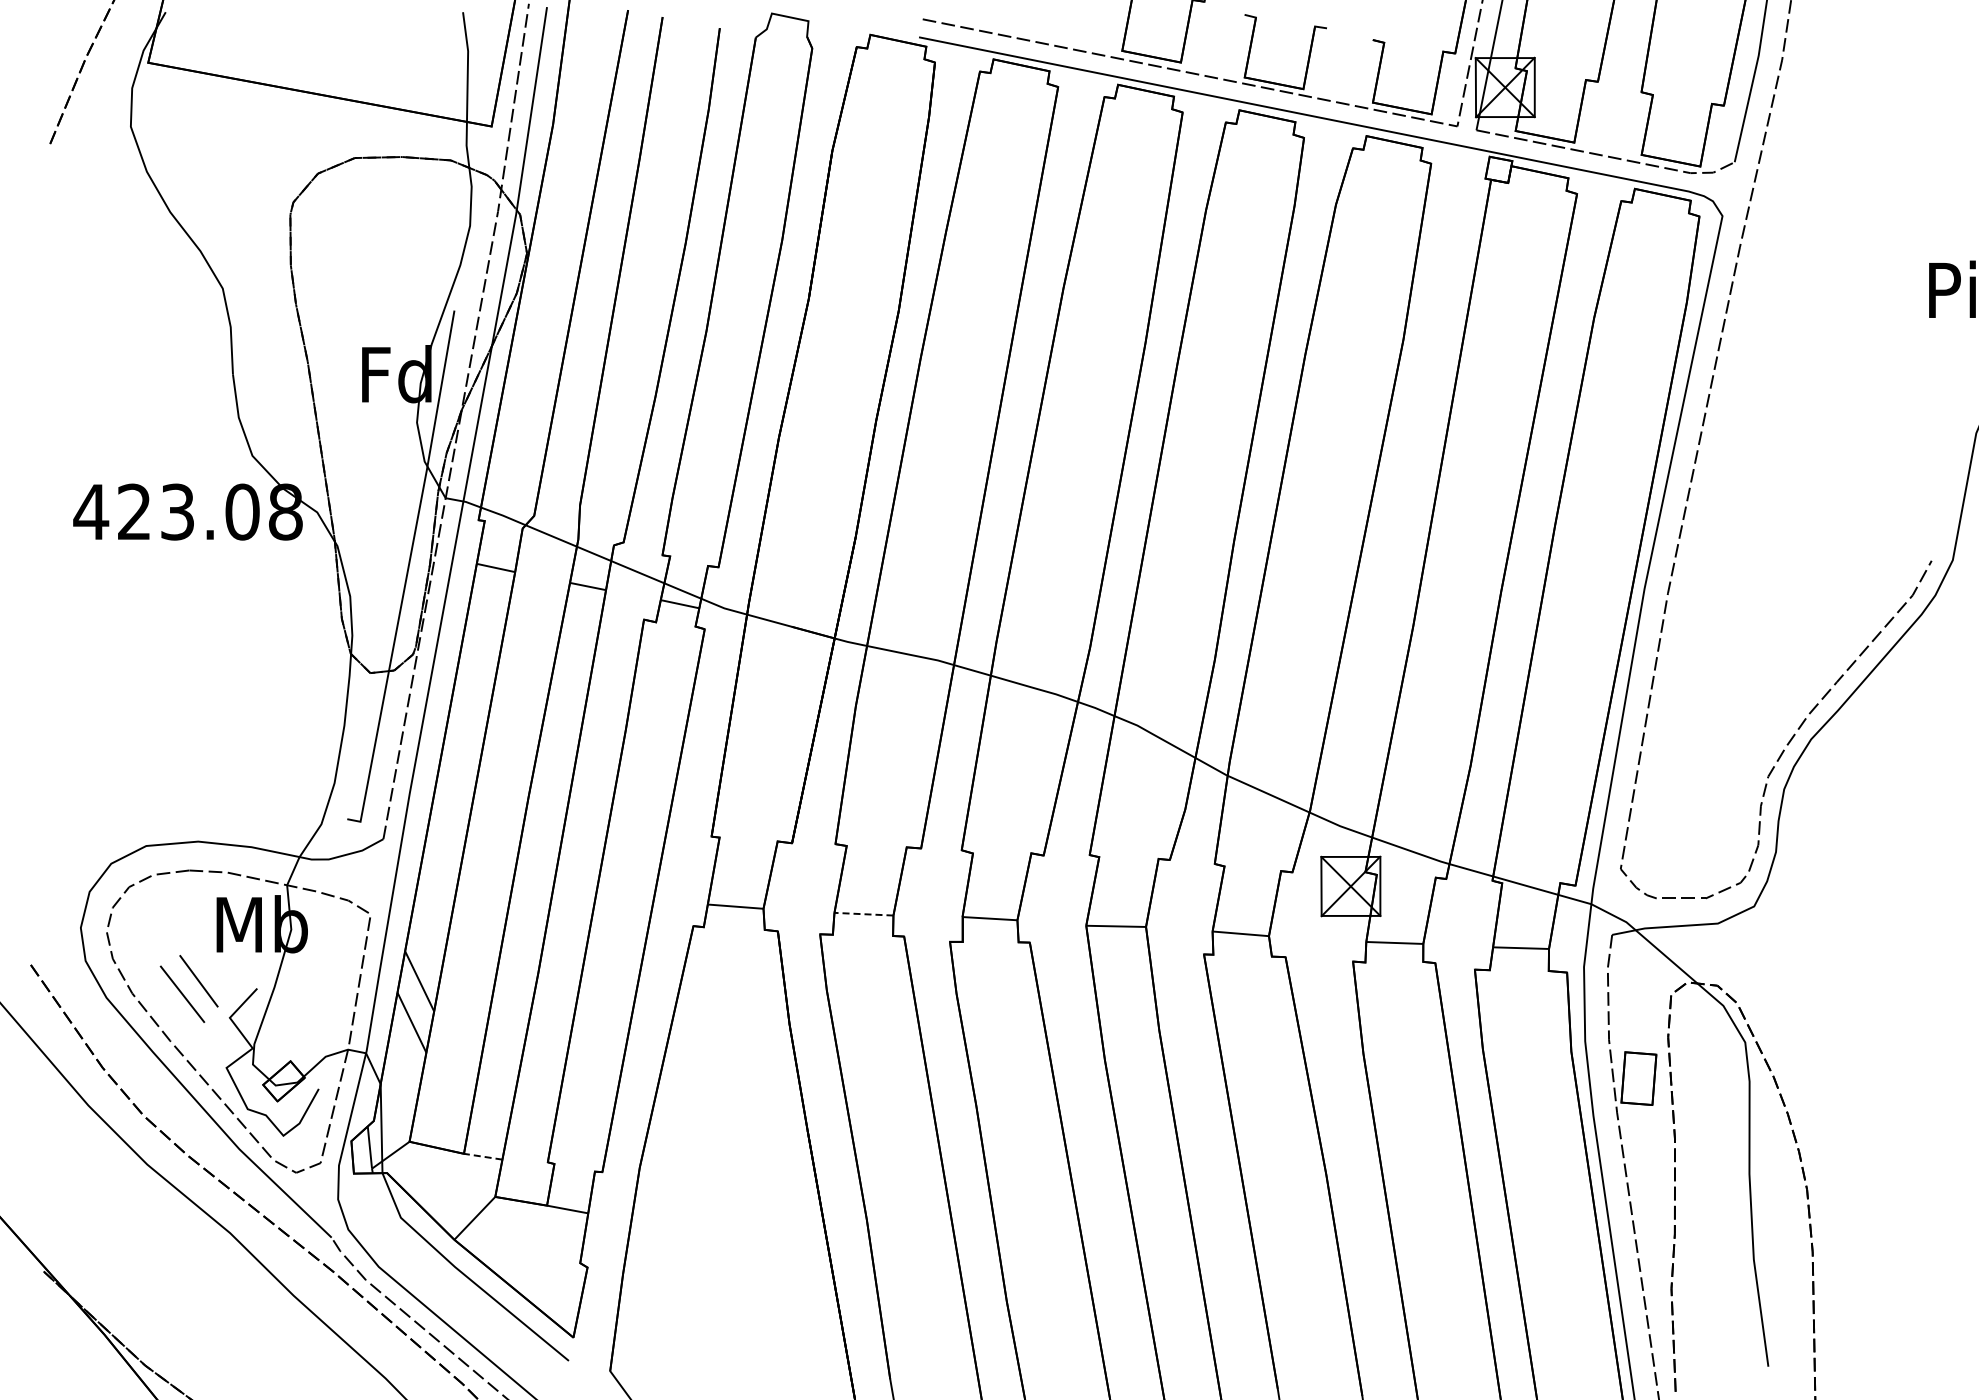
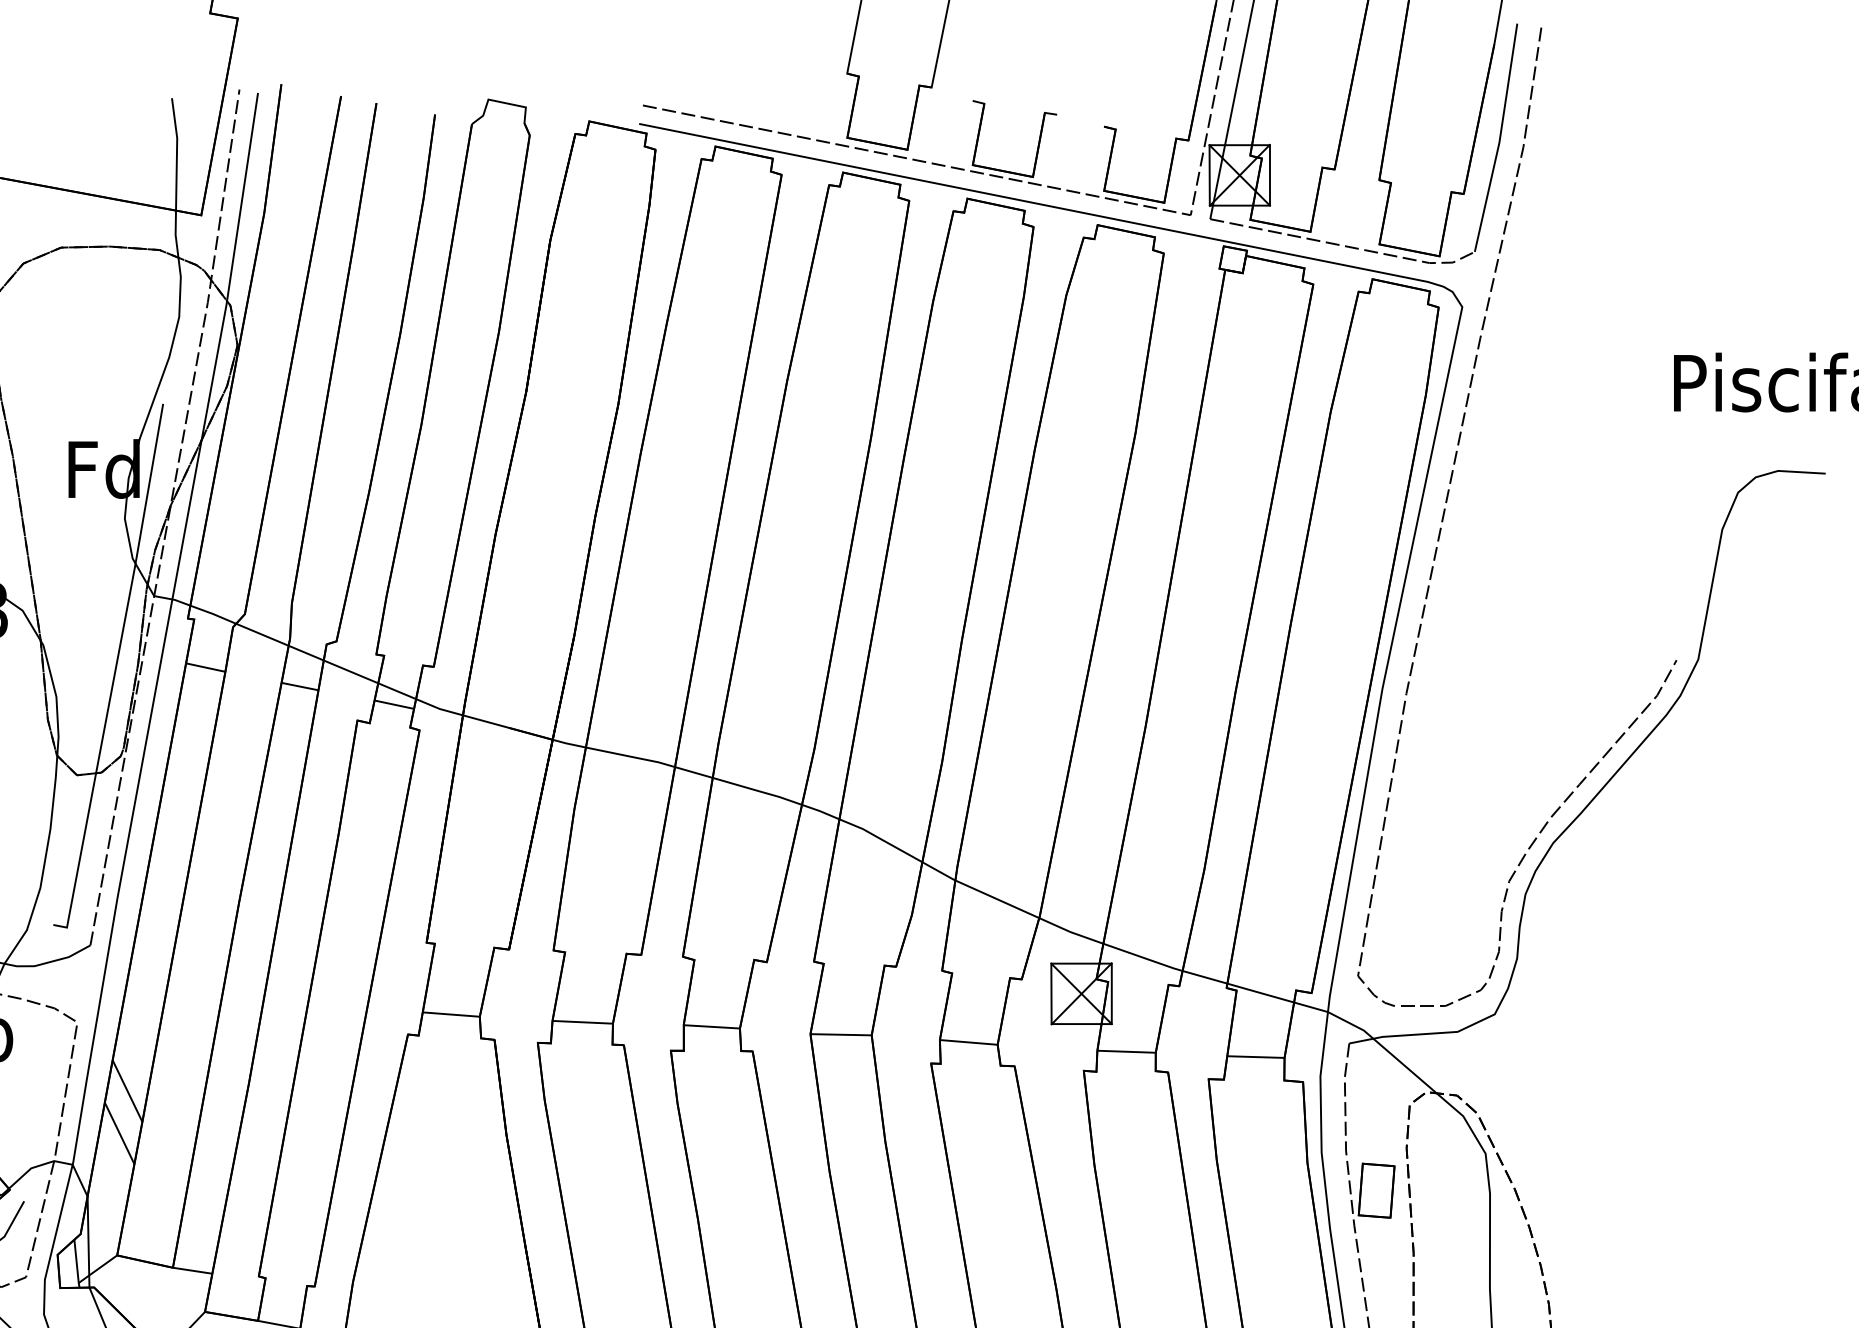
line: (863, 914) -> (582, 1022), dashed -> solid
line: (482, 1156) -> (191, 1270), dashed -> solid

